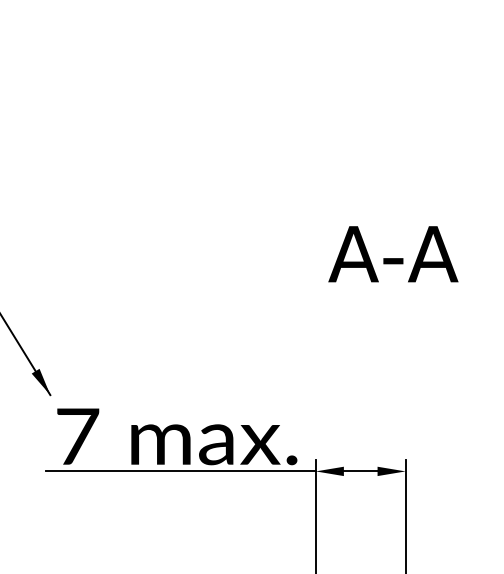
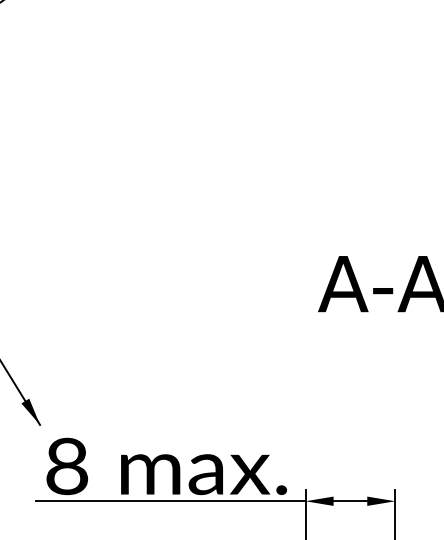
text: (77, 436) -> (67, 466), 7 -> 8

